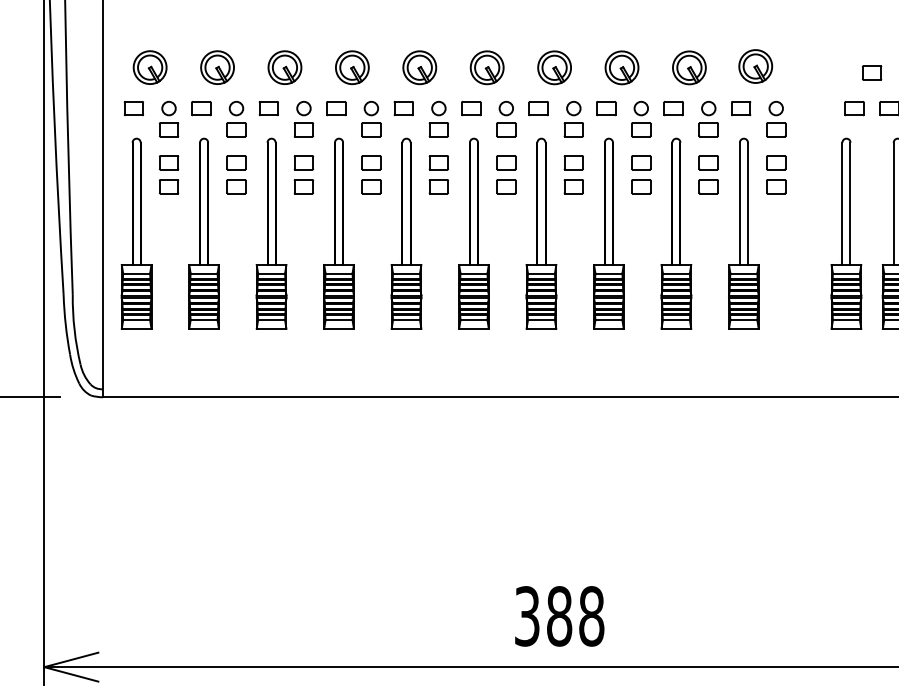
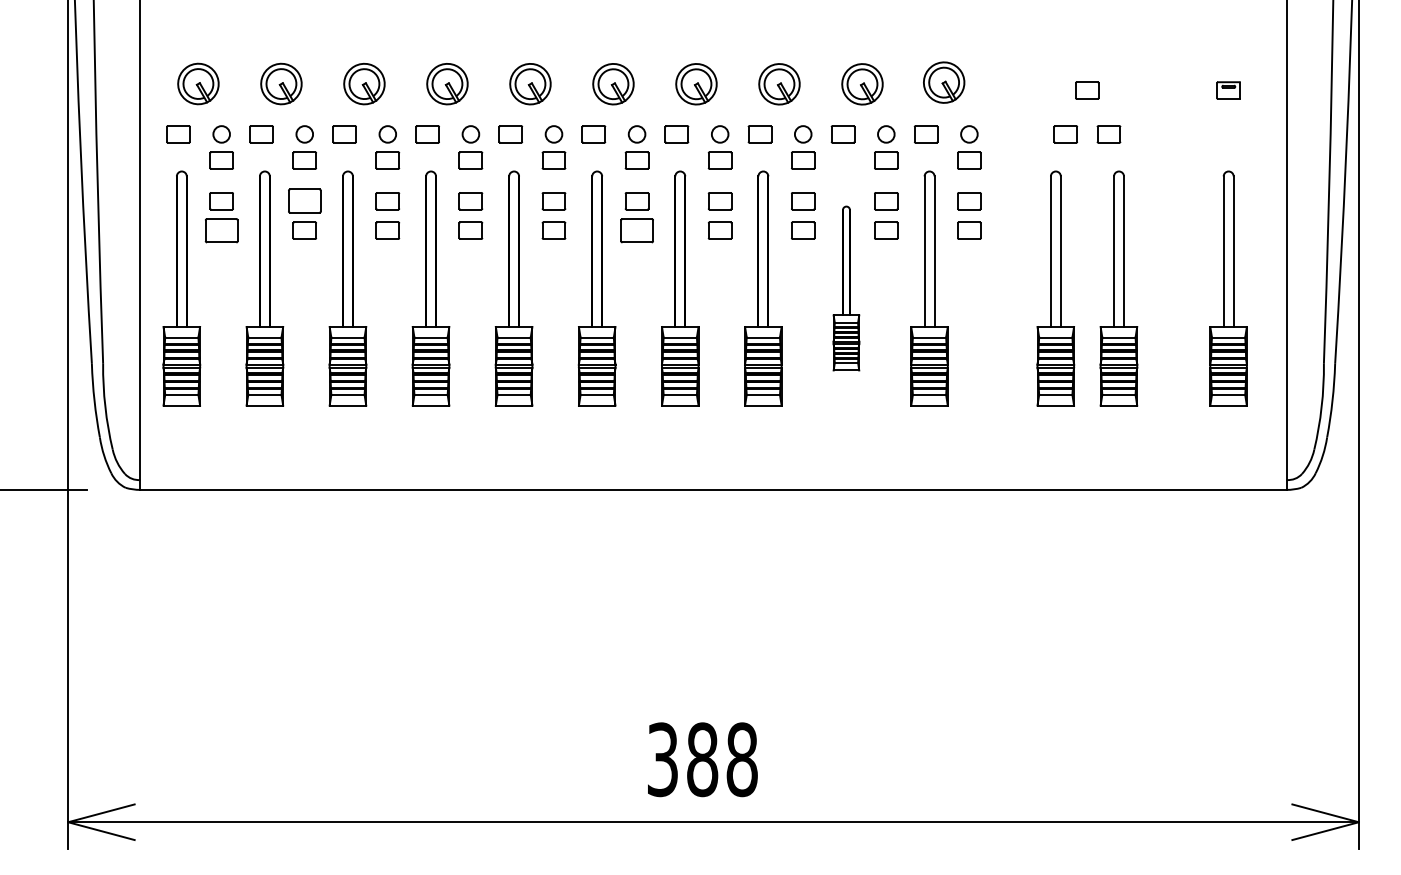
part: (236, 163) -> (304, 201), size x1.4
part: (168, 186) -> (221, 230), size x1.4
part: (505, 186) -> (636, 230), size x1.4
part: (676, 233) -> (846, 288), size x0.7

